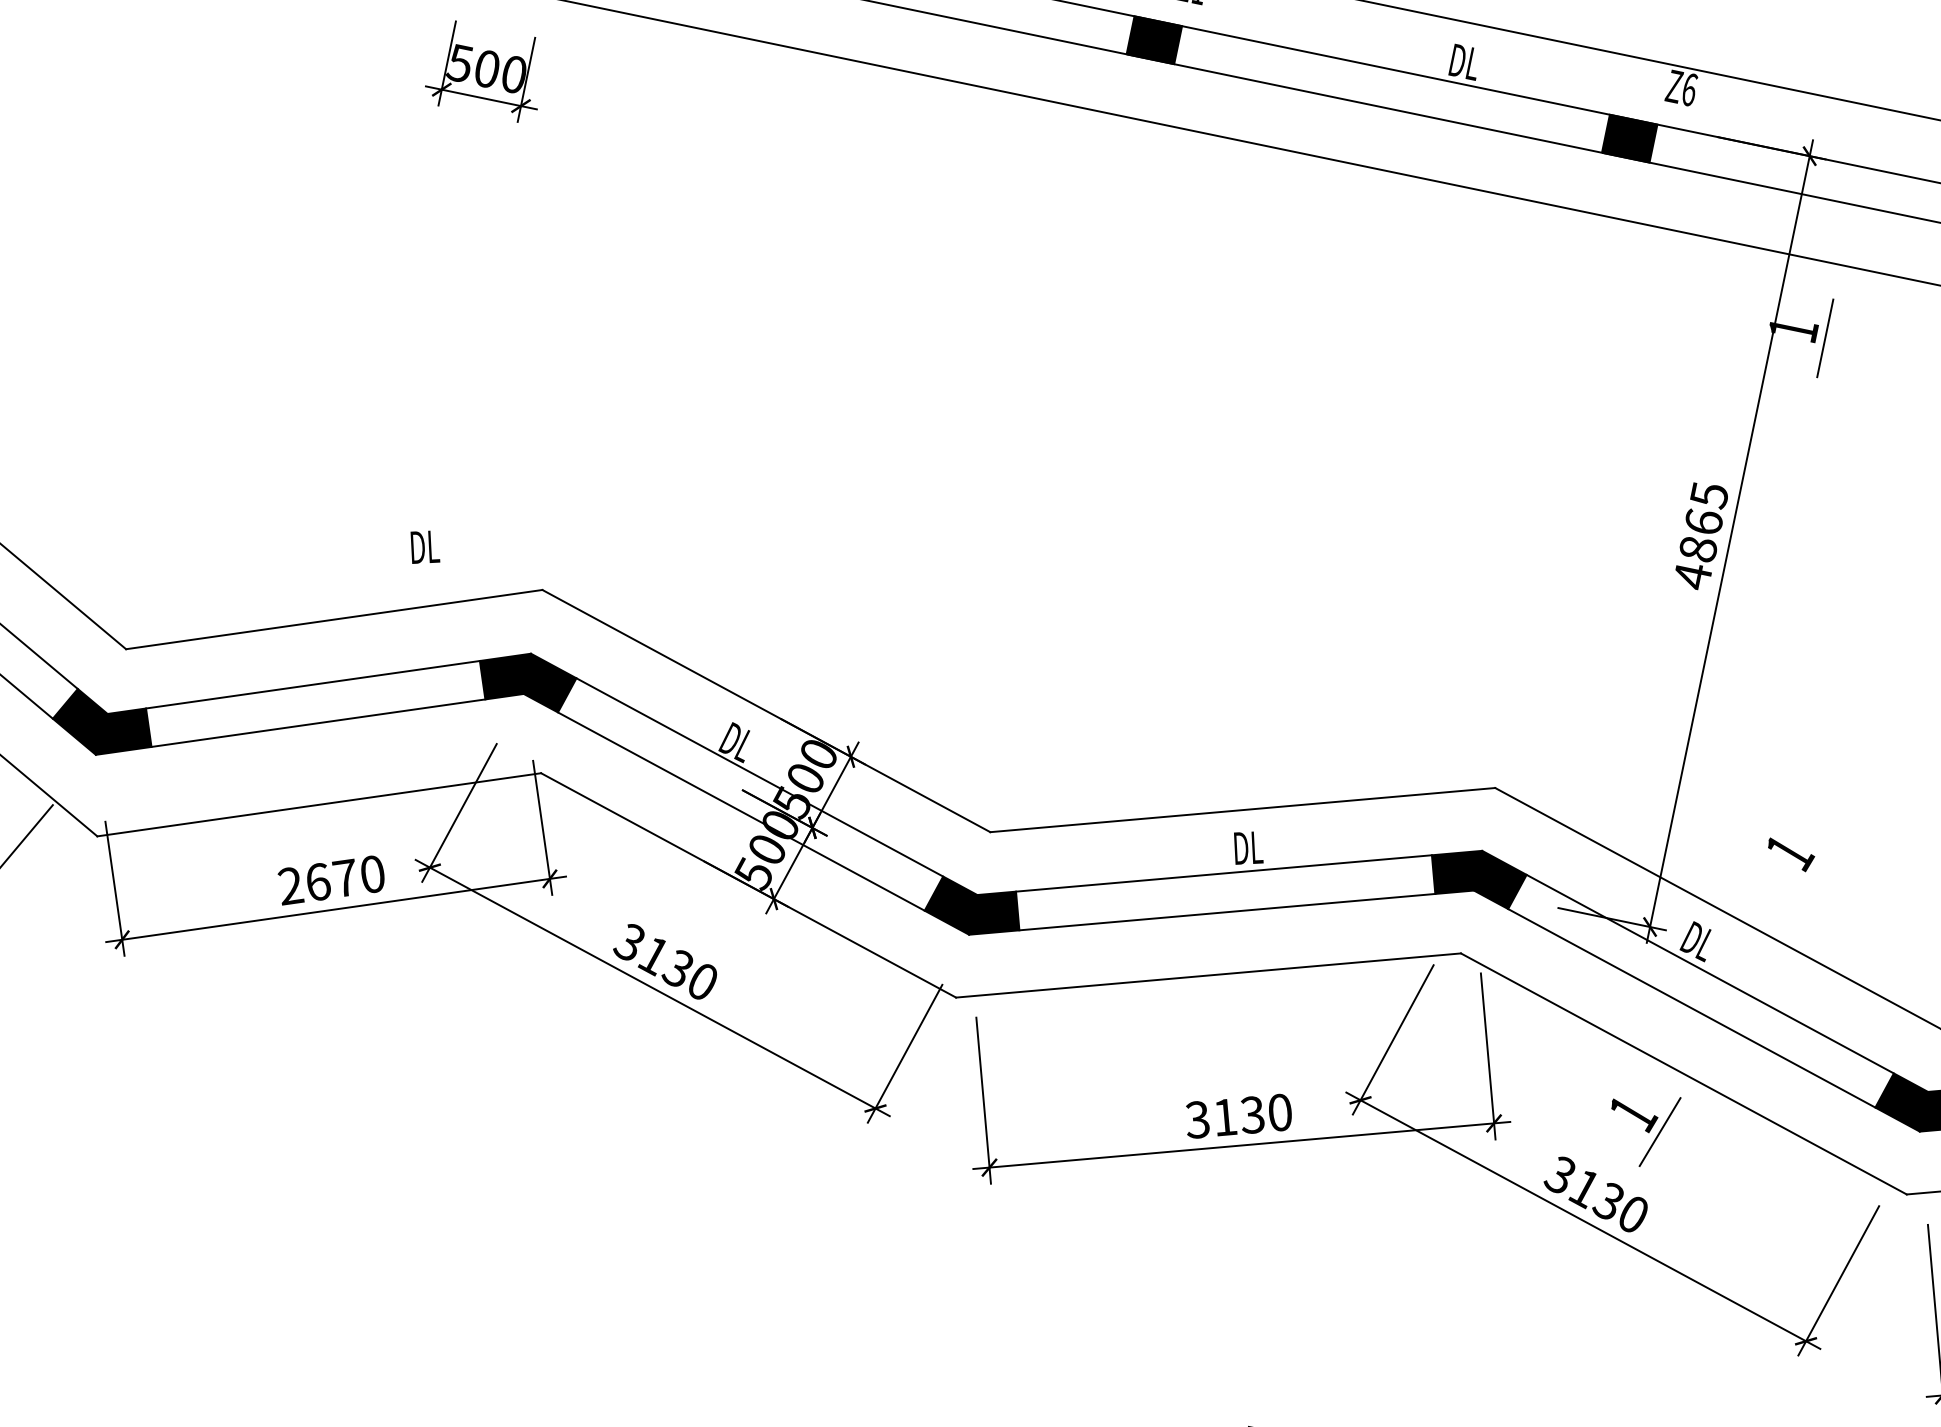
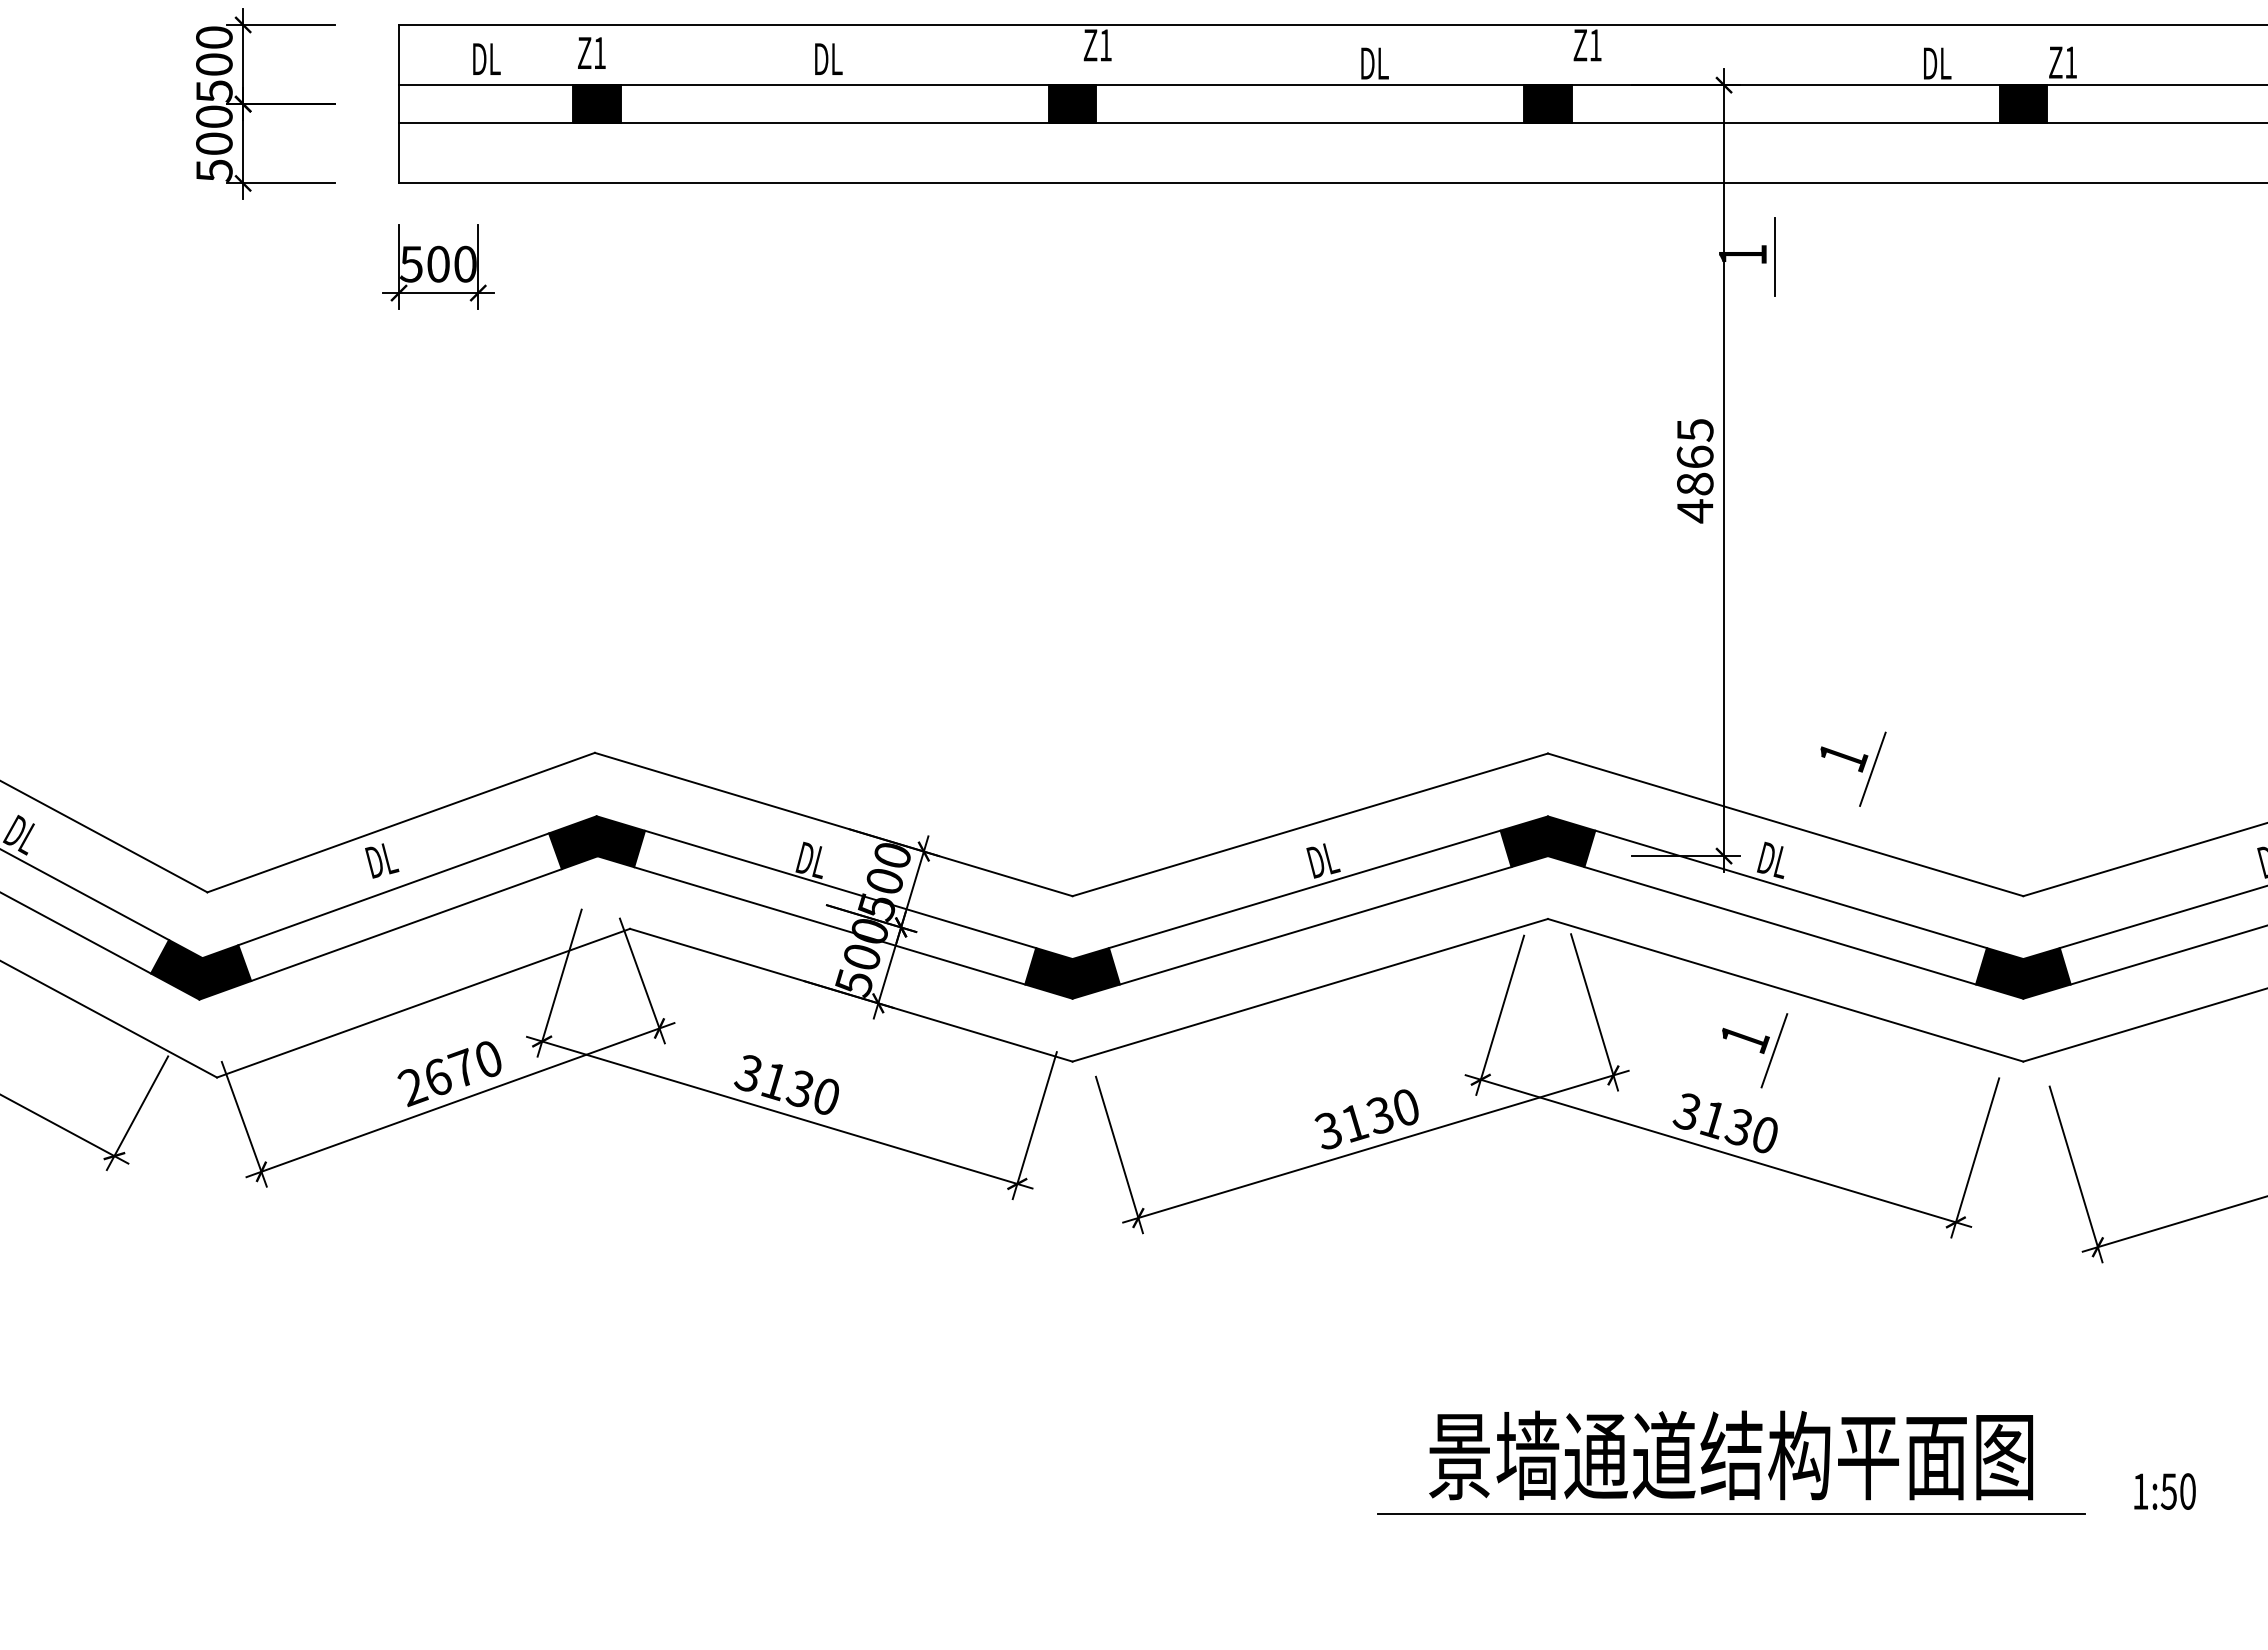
text: (1689, 89) -> (1595, 45), Z6 -> Z1
text: (425, 547) -> (382, 860), moved
line: (1816, 870) -> (1872, 768), added

